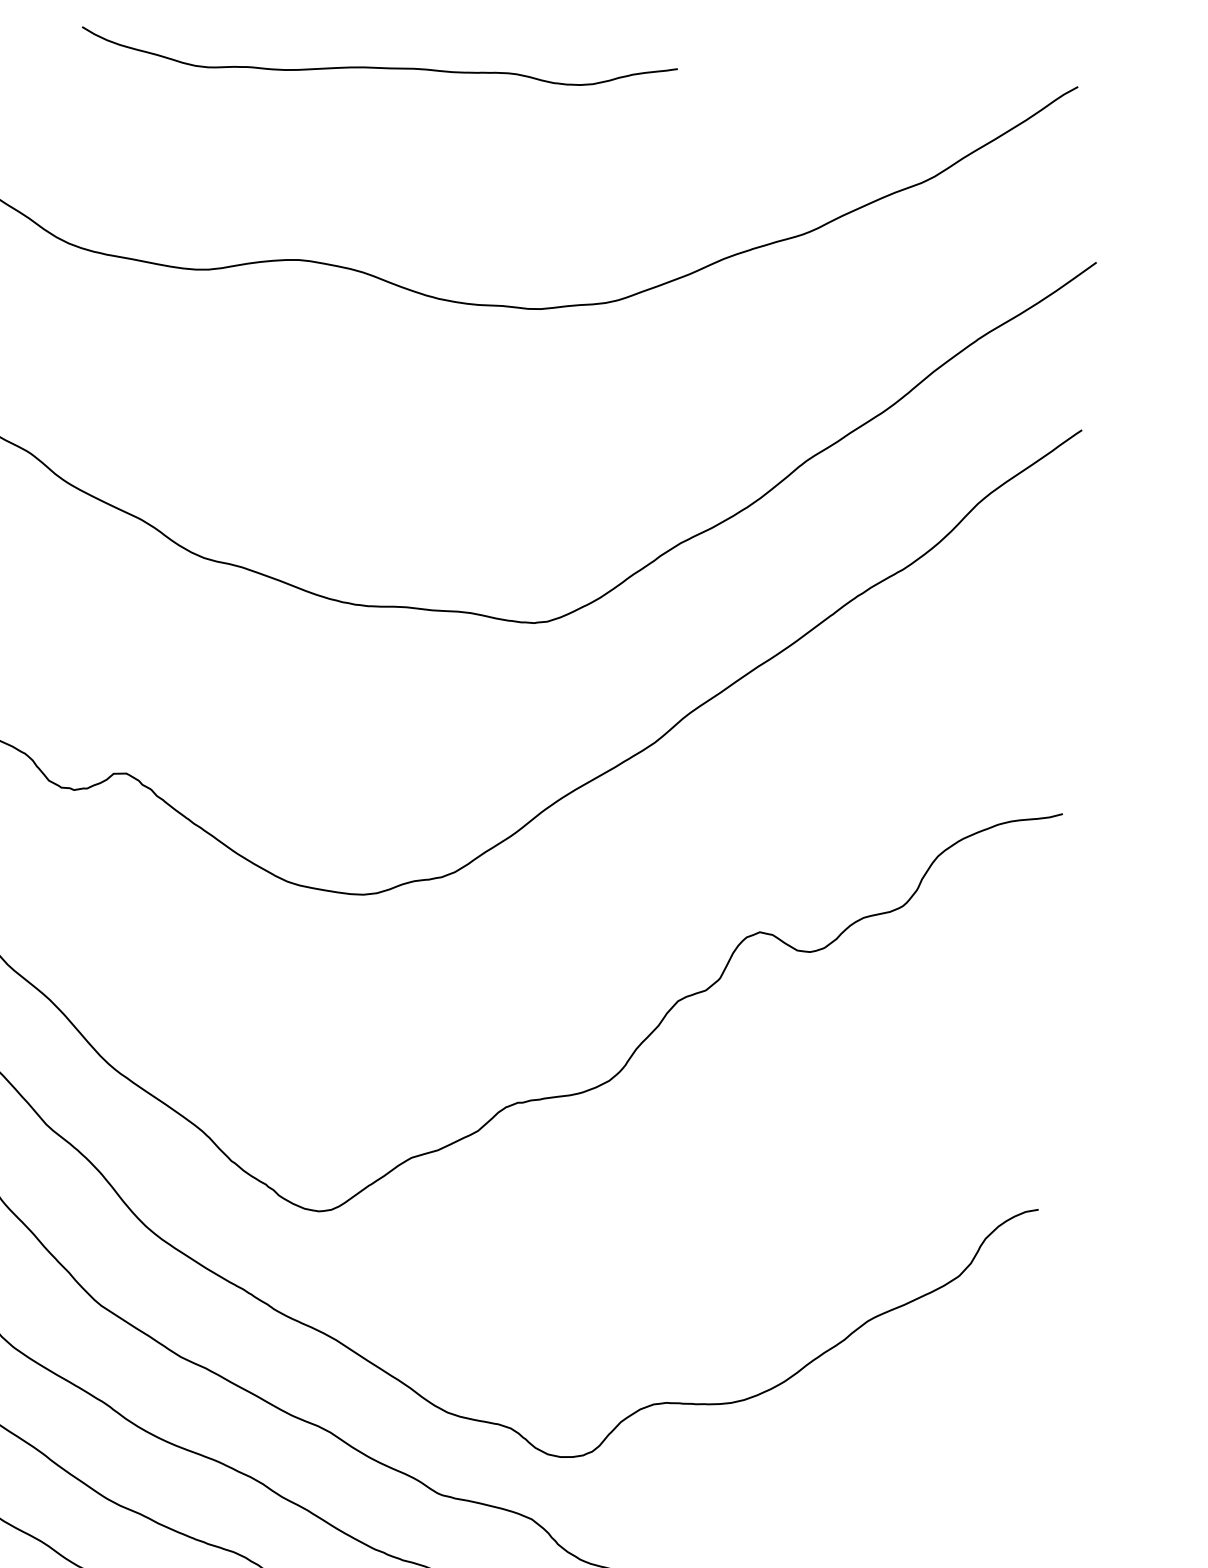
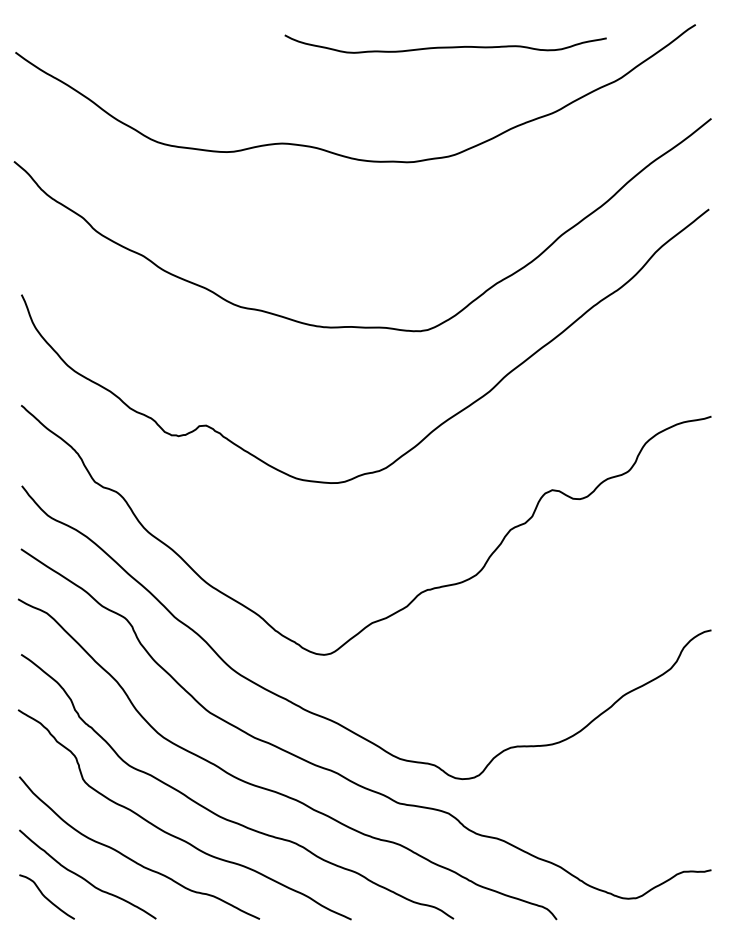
curve: (378, 65) -> (445, 46), moved

